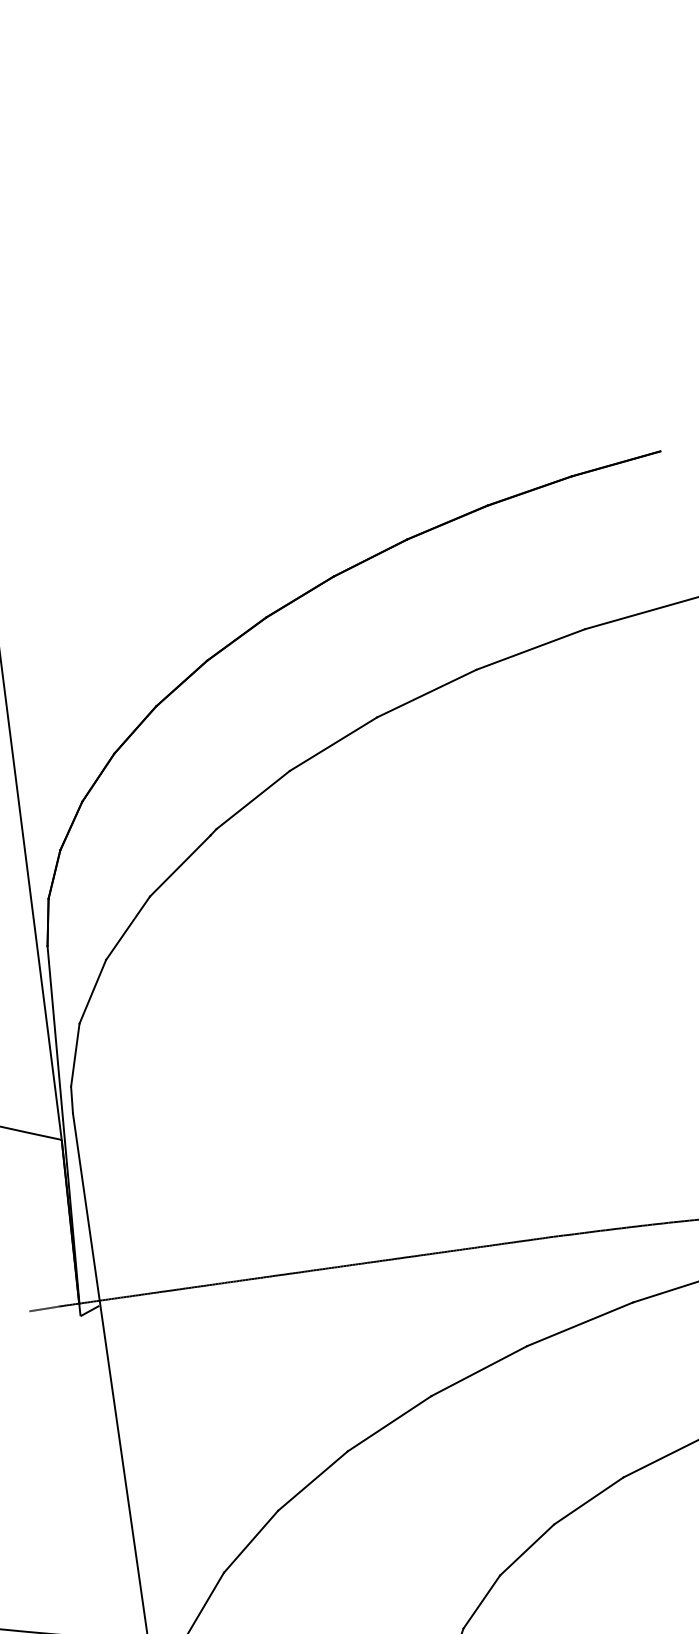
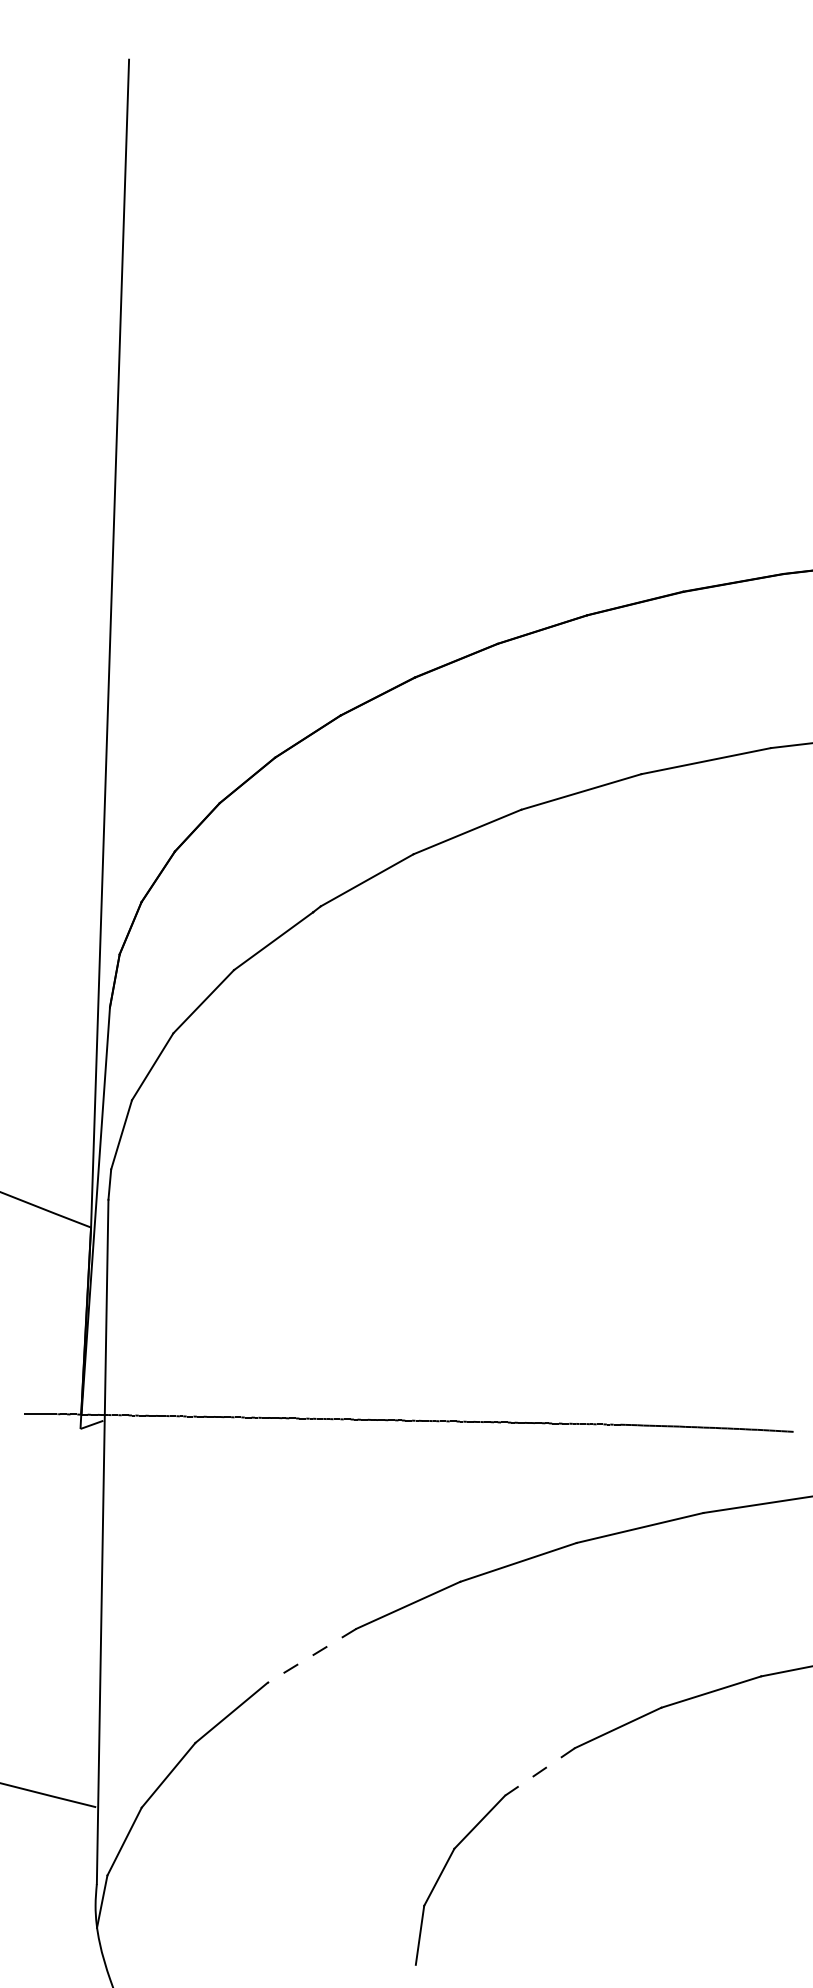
line: (312, 1481) -> (311, 1656), solid -> dashed
line: (526, 1550) -> (539, 1772), solid -> dashed

